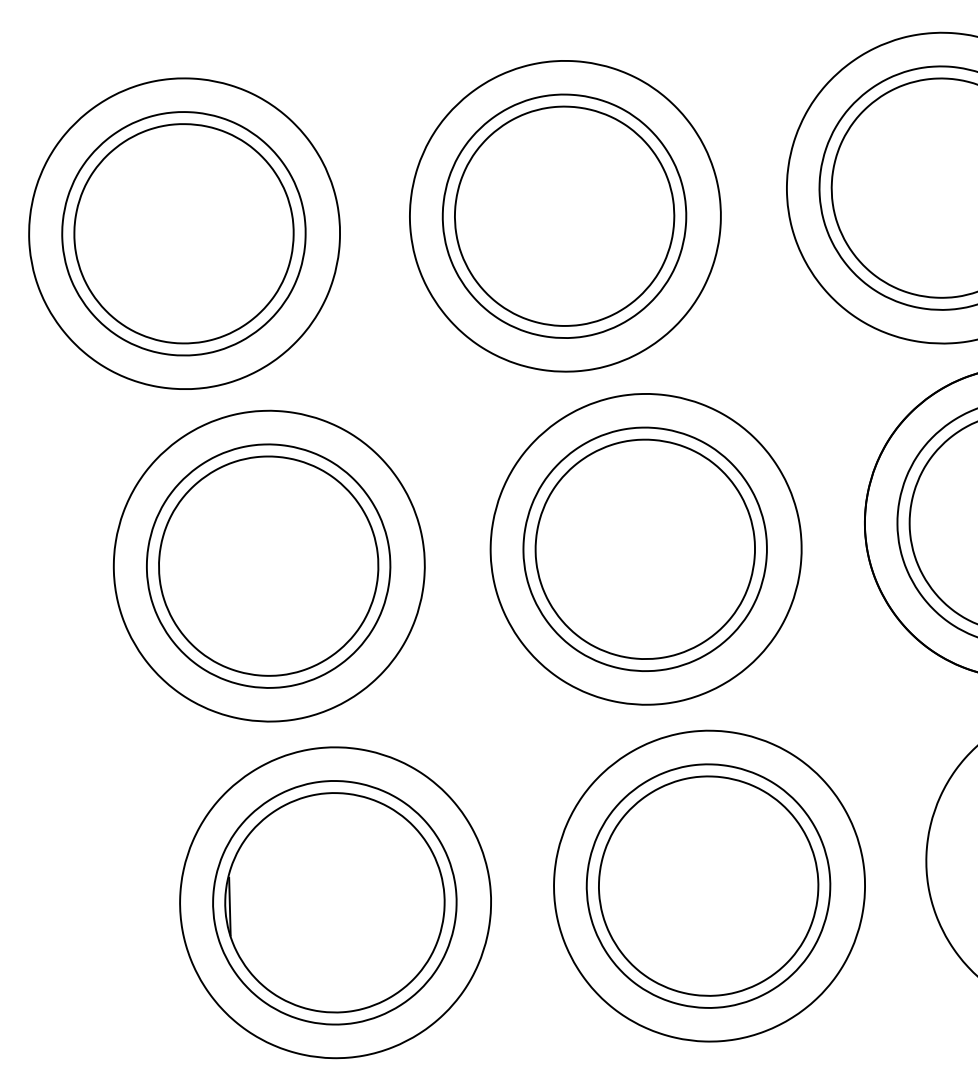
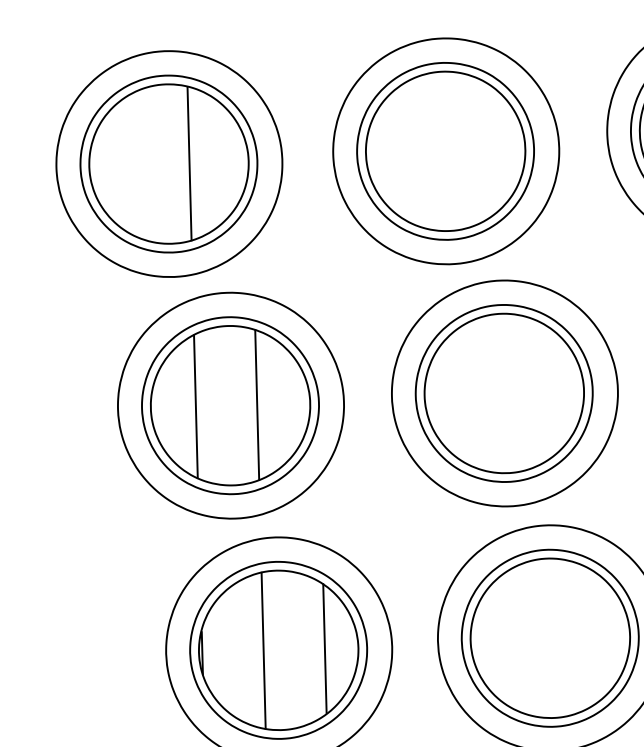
line: (212, 233) -> (189, 163), added
line: (305, 564) -> (257, 404), added
line: (220, 567) -> (195, 406), added
line: (398, 899) -> (324, 647), added
line: (314, 902) -> (263, 650), added

